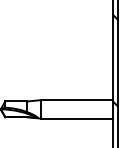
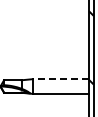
line: (76, 100) -> (60, 79), solid -> dashed

